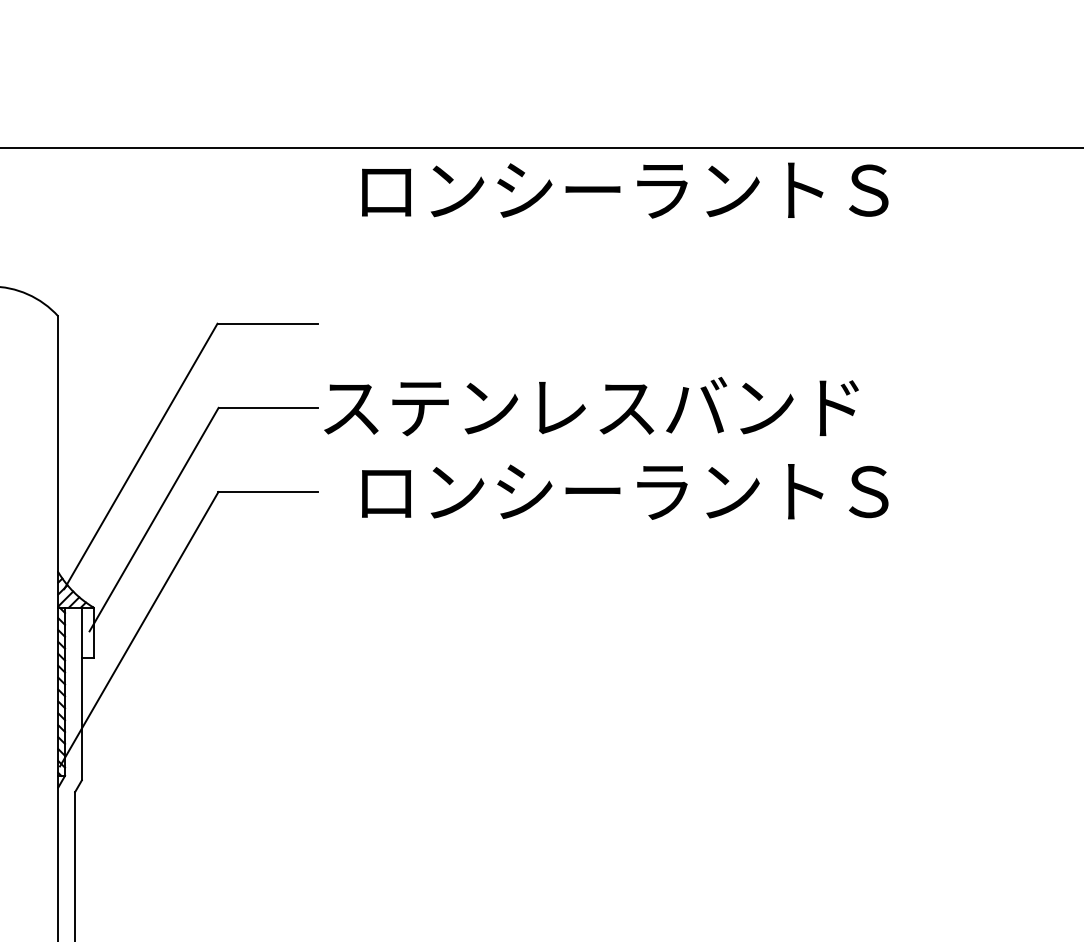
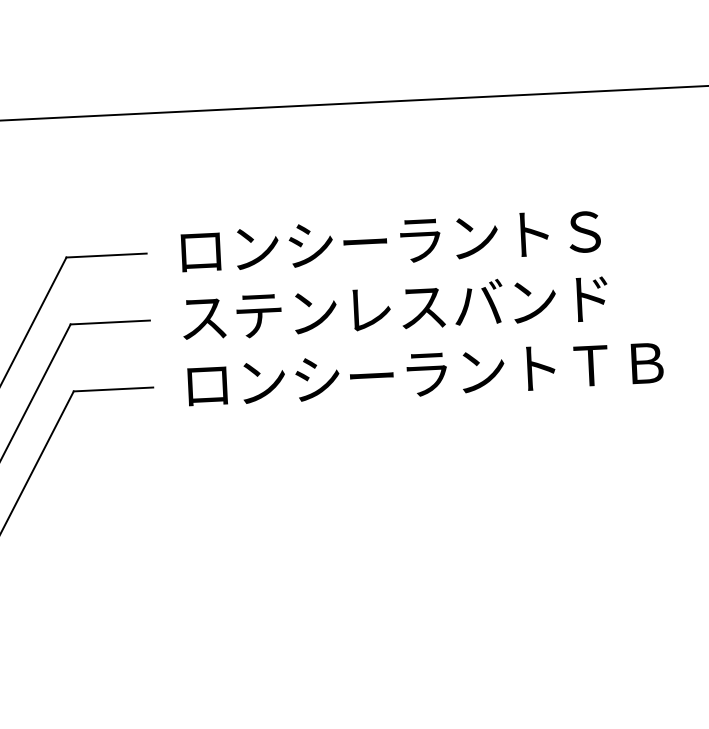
text: (625, 190) -> (391, 241), moved
text: (591, 406) -> (395, 307), moved
text: (903, 491) -> (618, 364), ロンシーラントＳ -> ロンシーラントＴＢ

